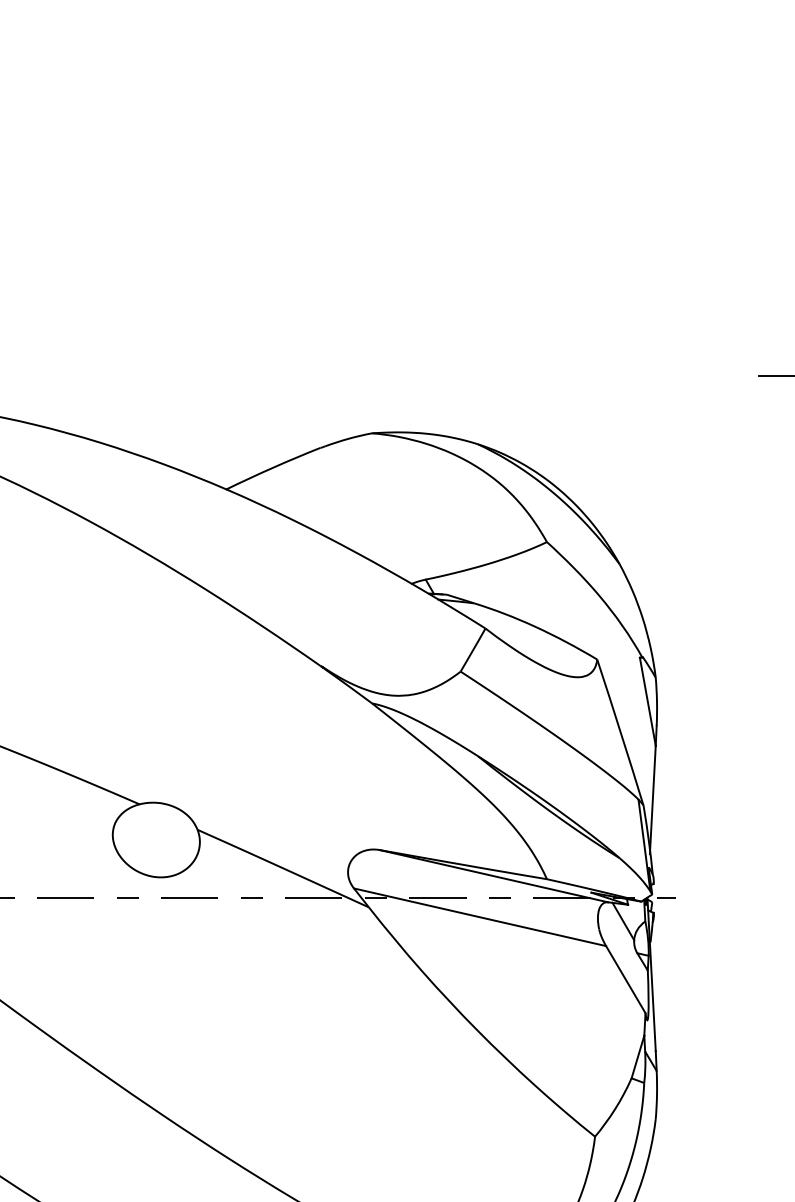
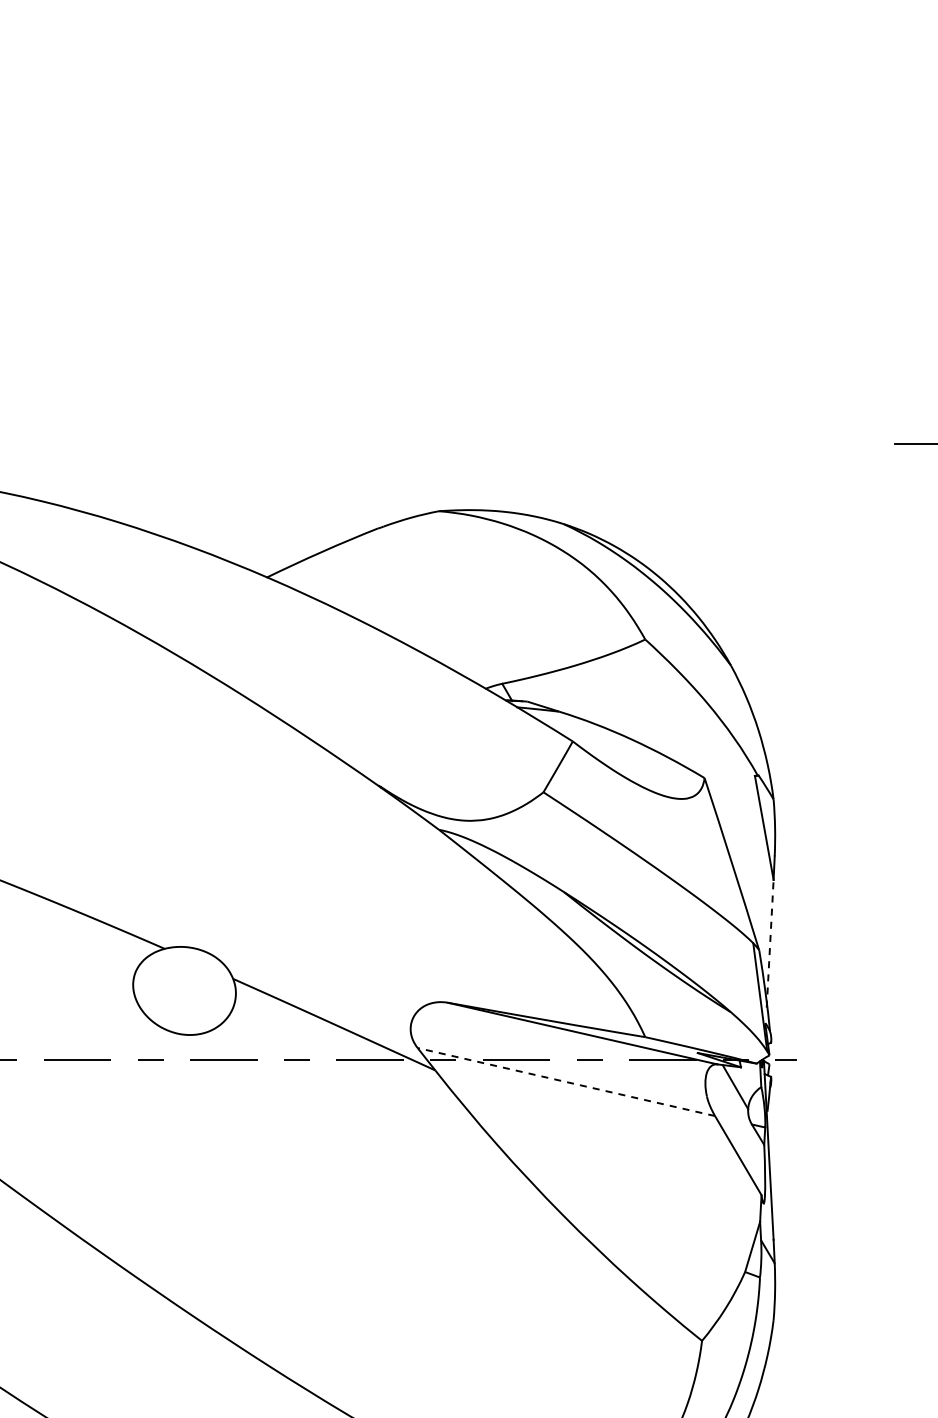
line: (653, 799) -> (770, 943), solid -> dashed
line: (480, 917) -> (566, 1082), solid -> dashed

